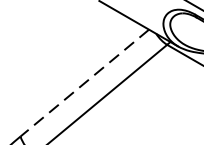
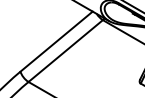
line: (84, 82) -> (56, 41), dashed -> solid

